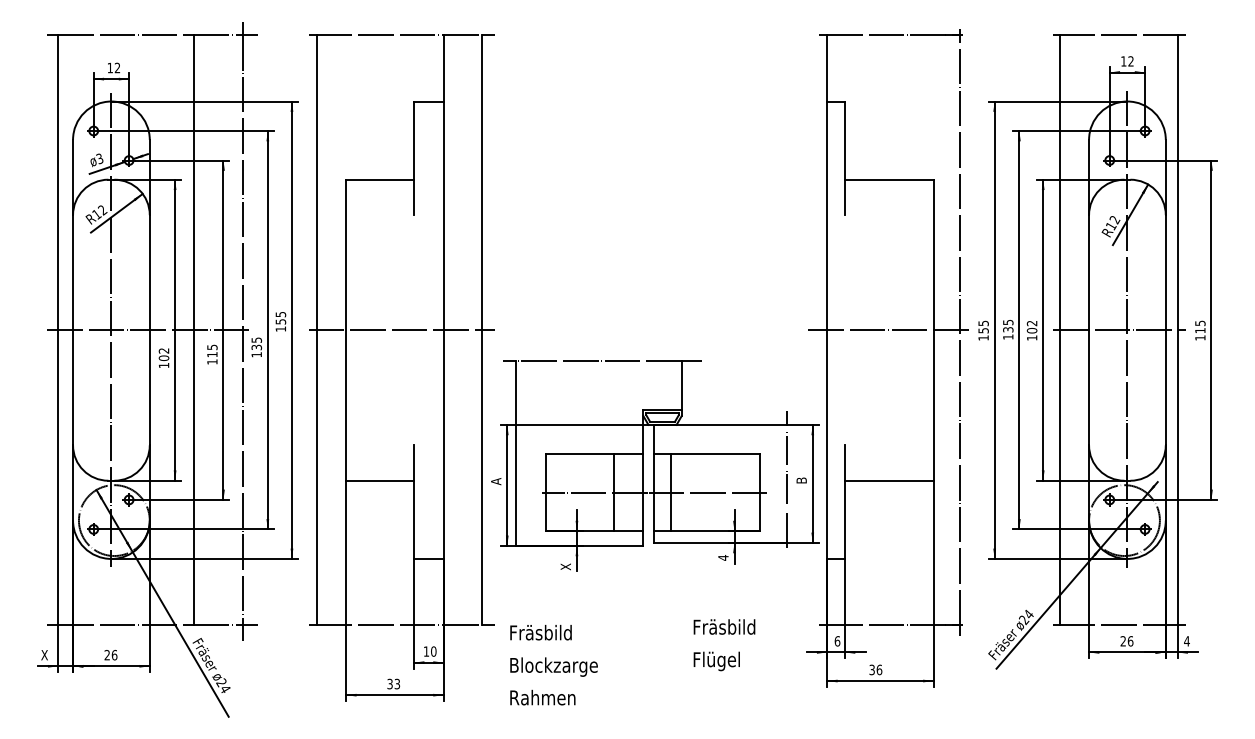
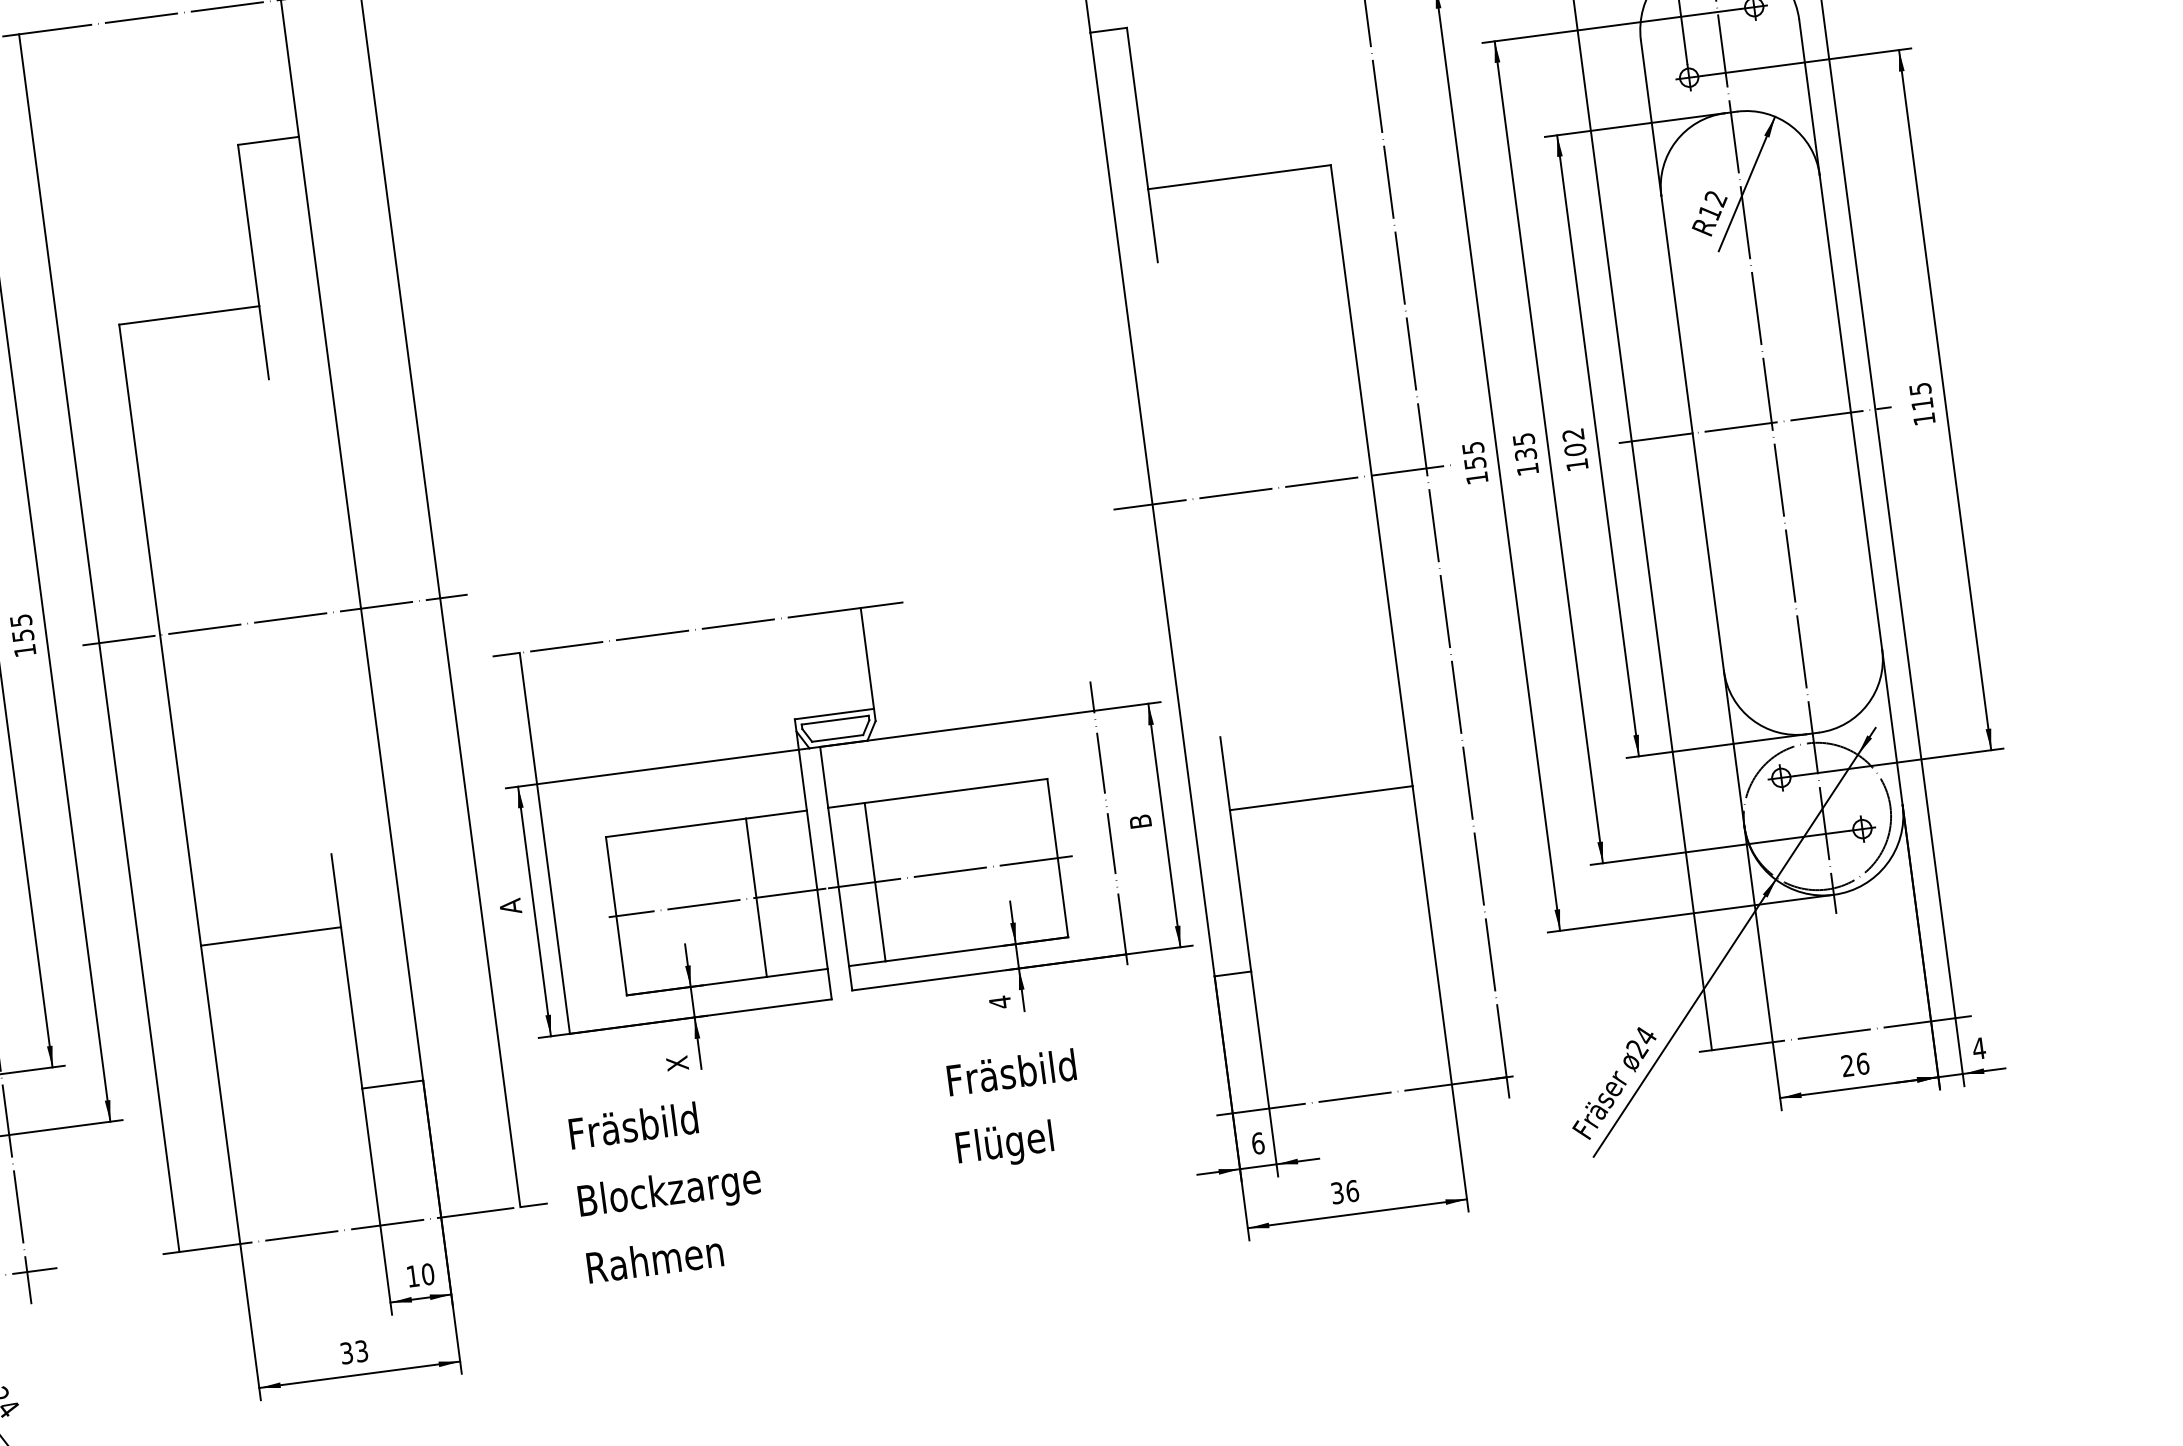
text: (724, 645) -> (1016, 1110), moved
text: (553, 665) -> (668, 1190), moved

